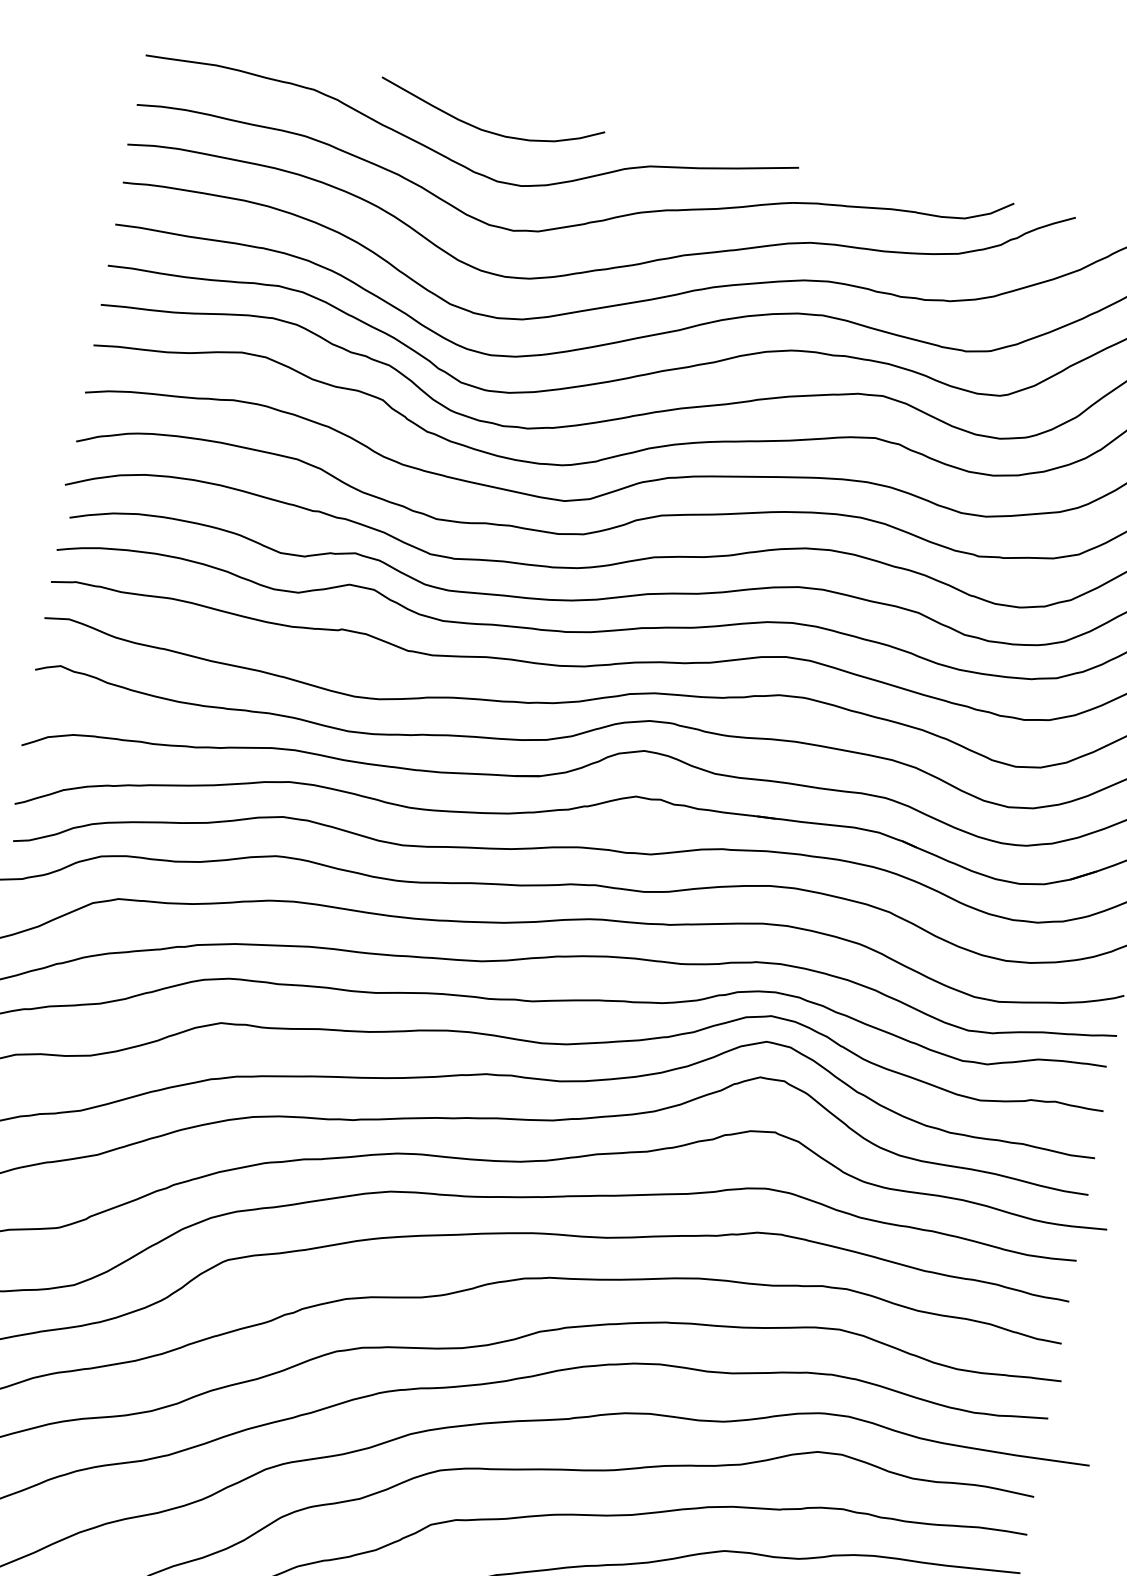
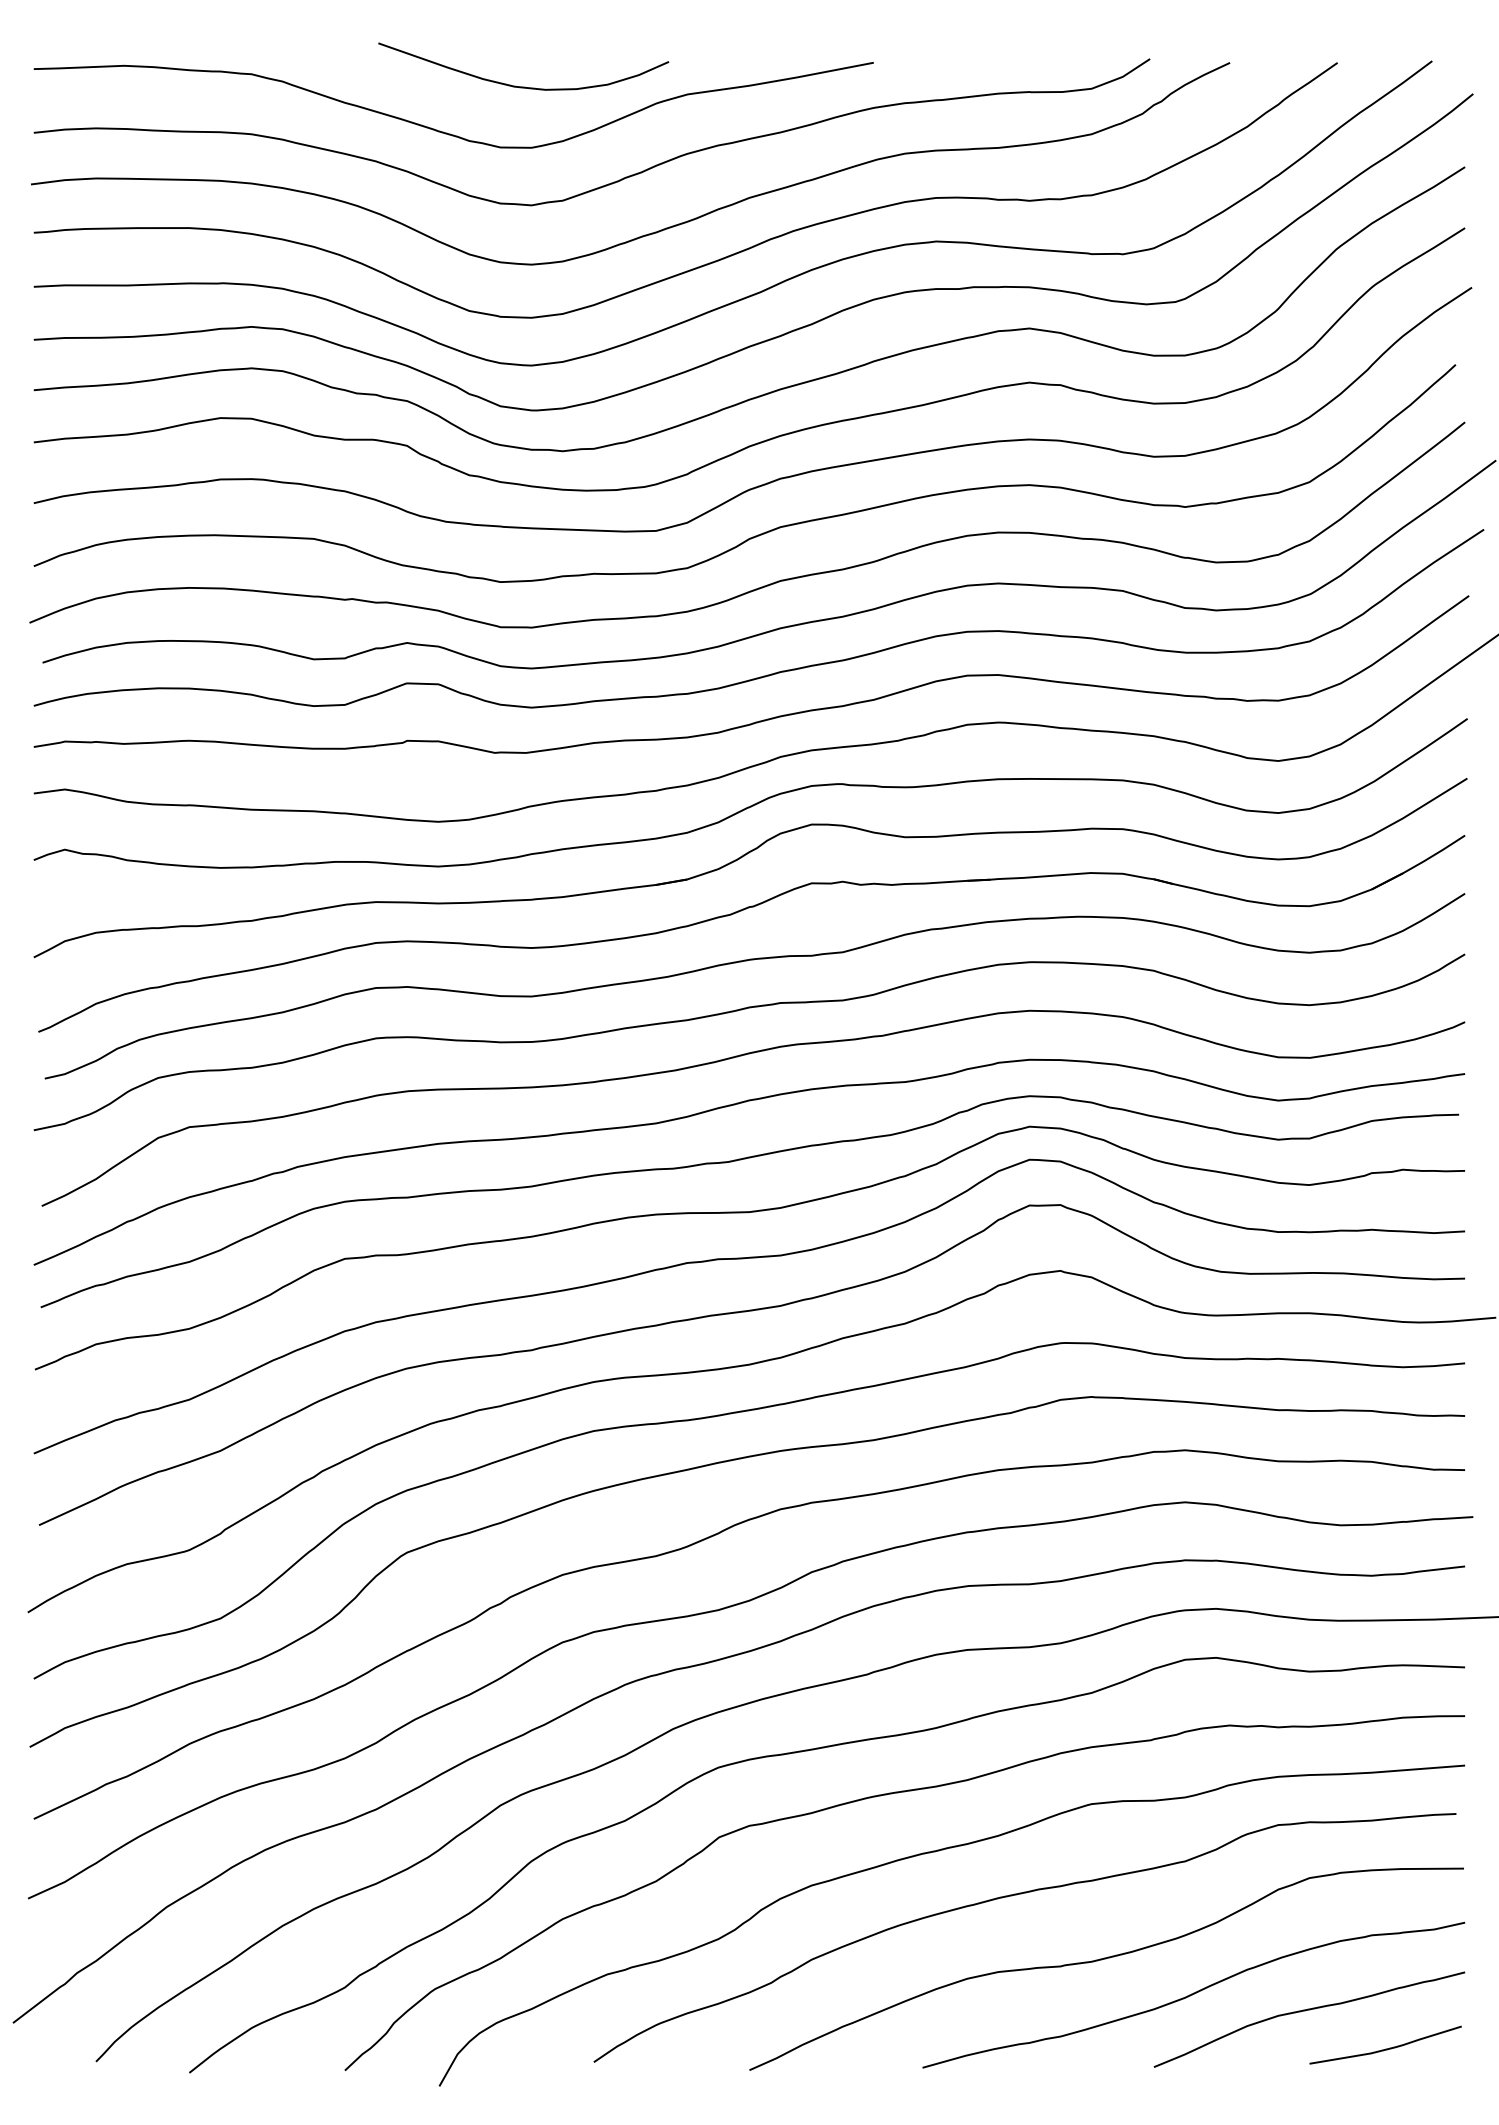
curve: (488, 131) -> (523, 86), moved

